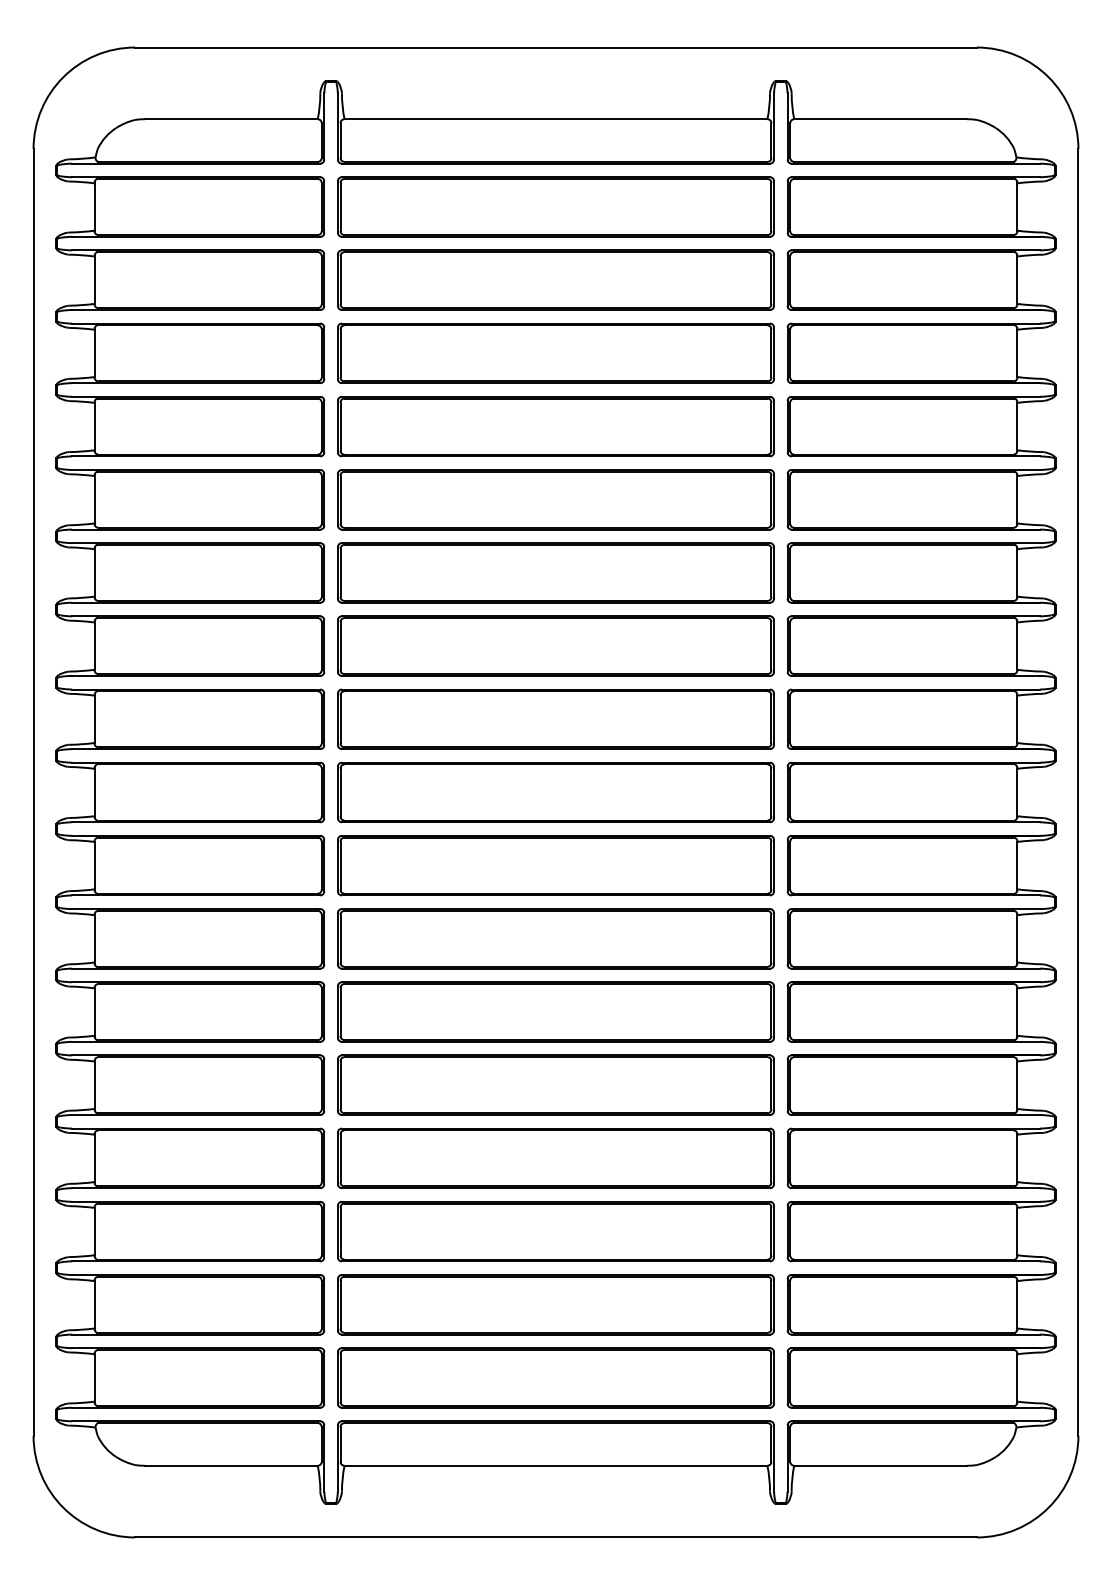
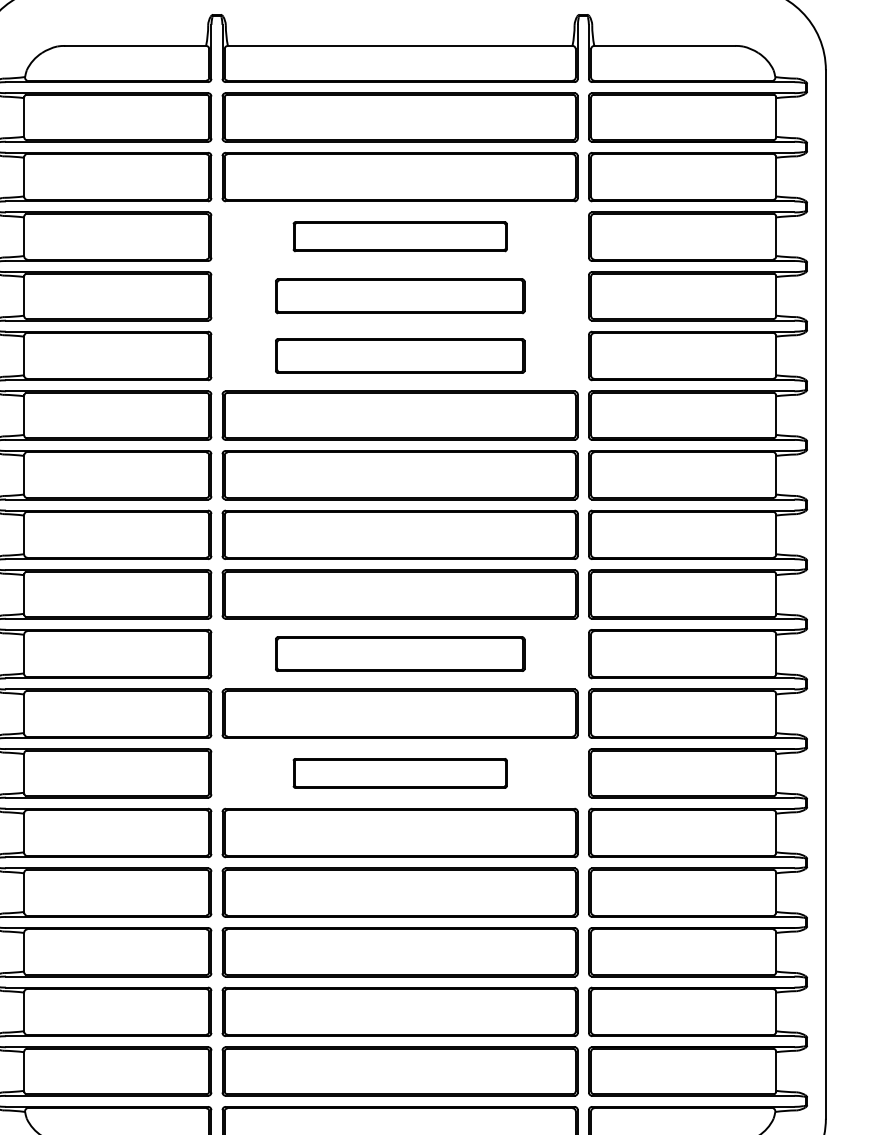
part: (555, 353) -> (399, 236), size x0.6
part: (555, 426) -> (399, 296), size x0.7
part: (555, 499) -> (399, 355), size x0.7
part: (555, 865) -> (399, 653), size x0.7
part: (555, 1011) -> (399, 772), size x0.6

